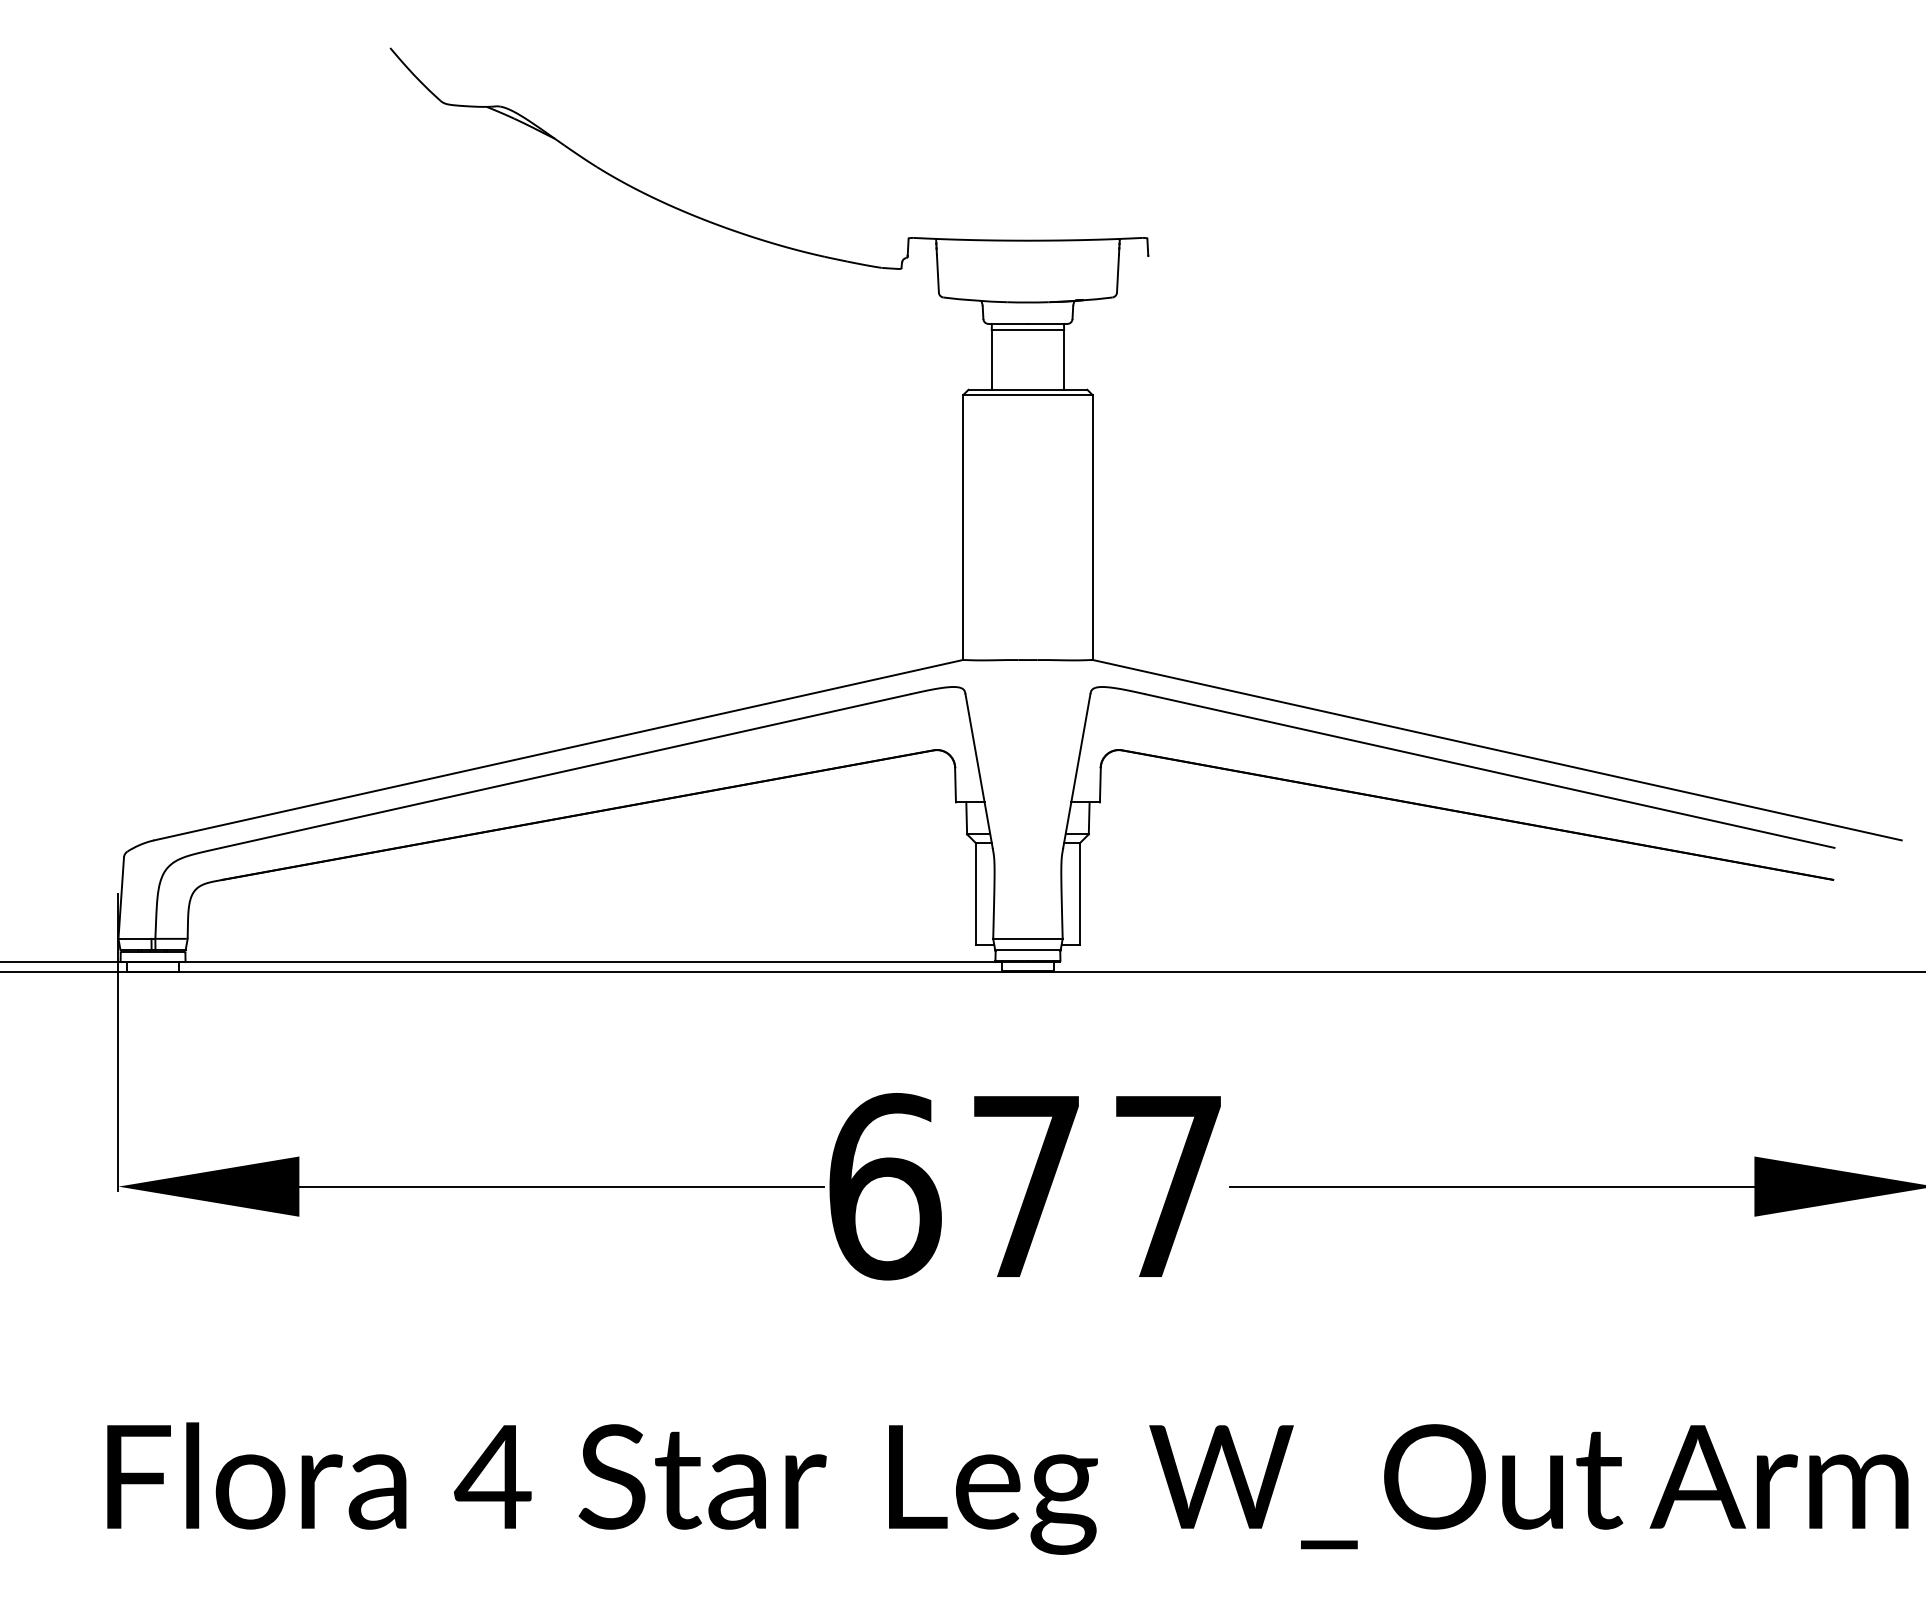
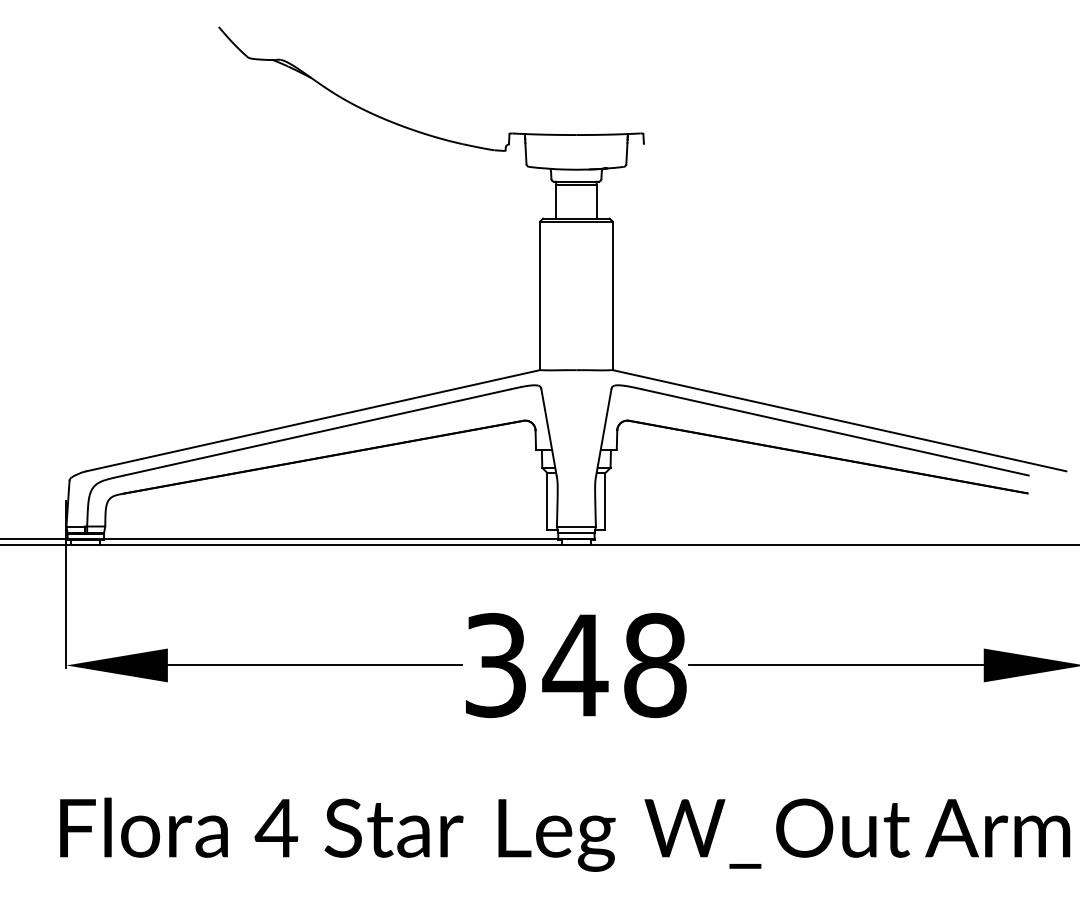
text: (1026, 1186) -> (575, 665), 677 -> 348

